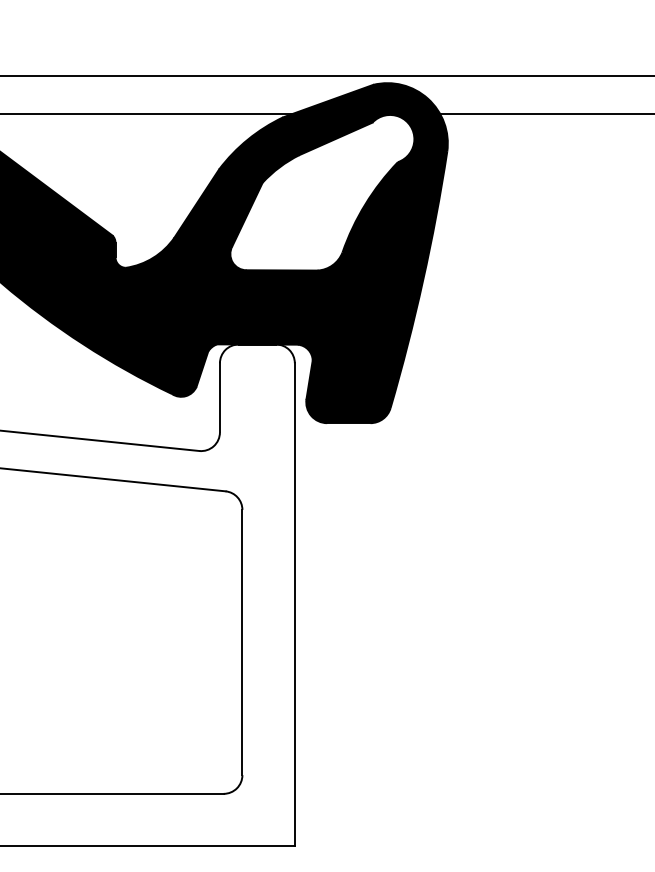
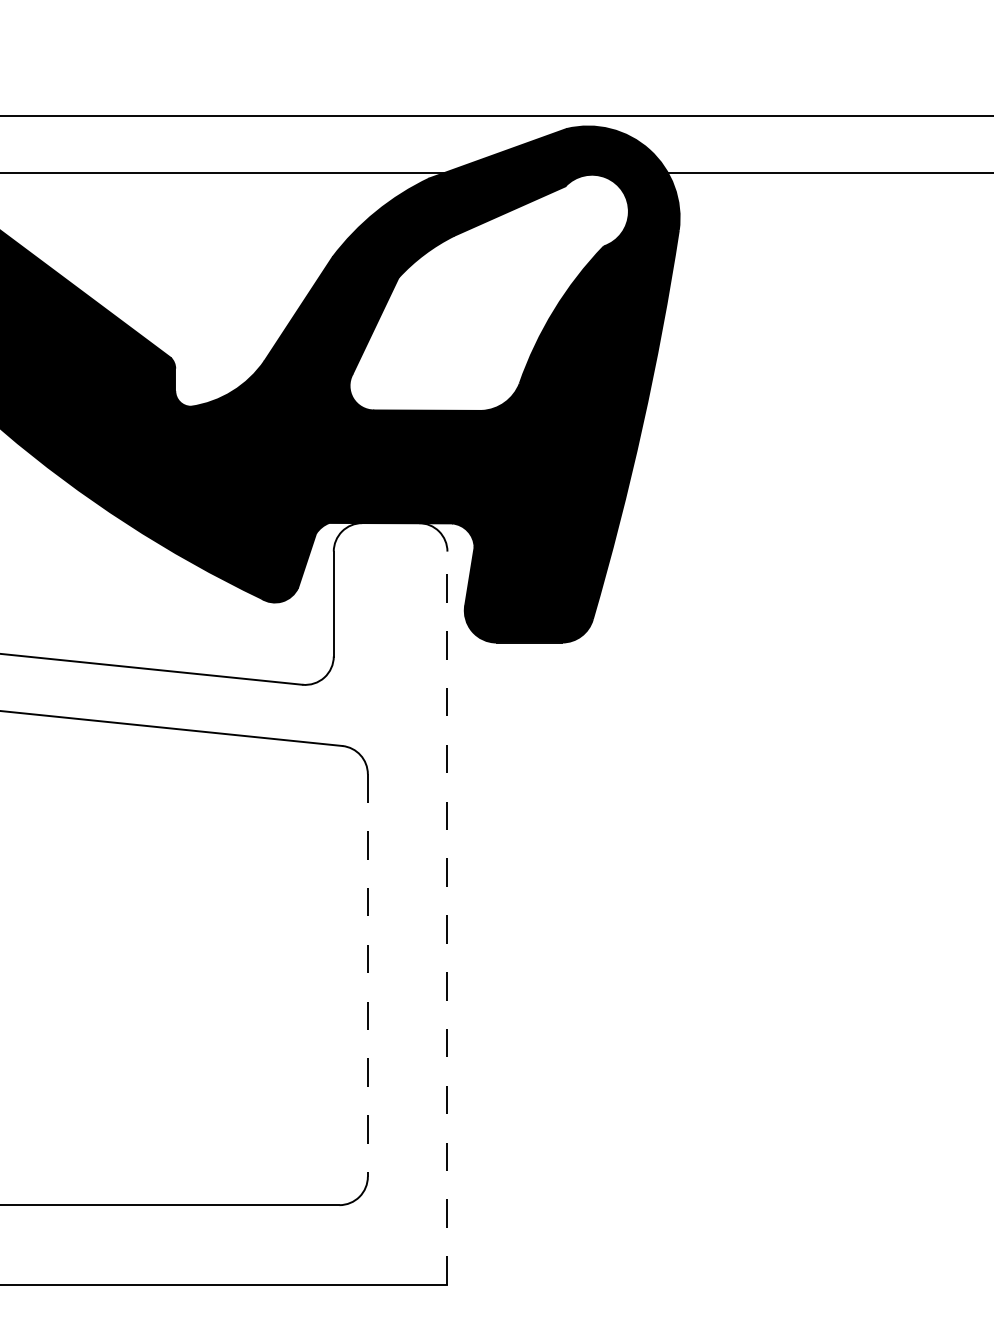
line: (294, 604) -> (446, 917), solid -> dashed
line: (242, 642) -> (367, 975), solid -> dashed

